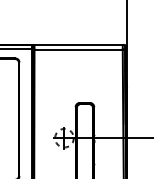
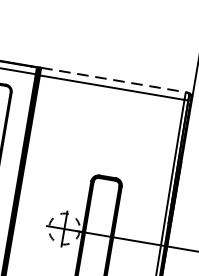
line: (79, 44) -> (115, 79), solid -> dashed

